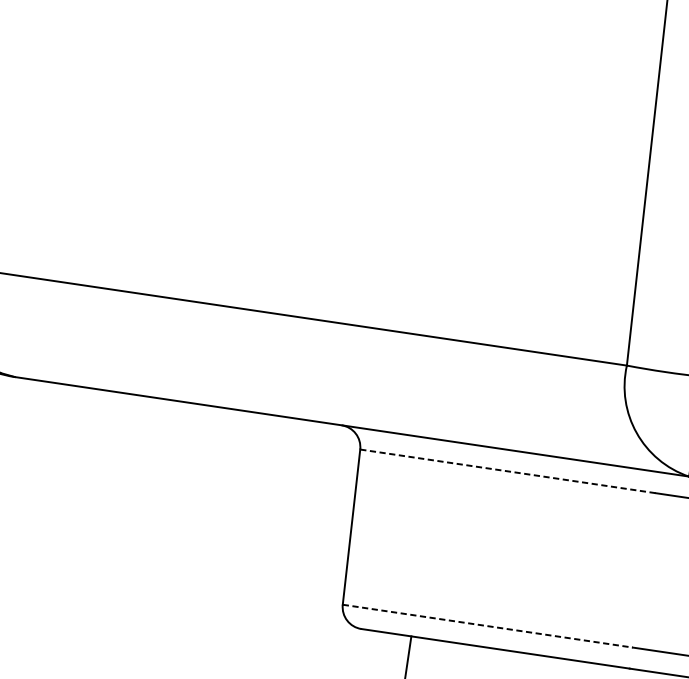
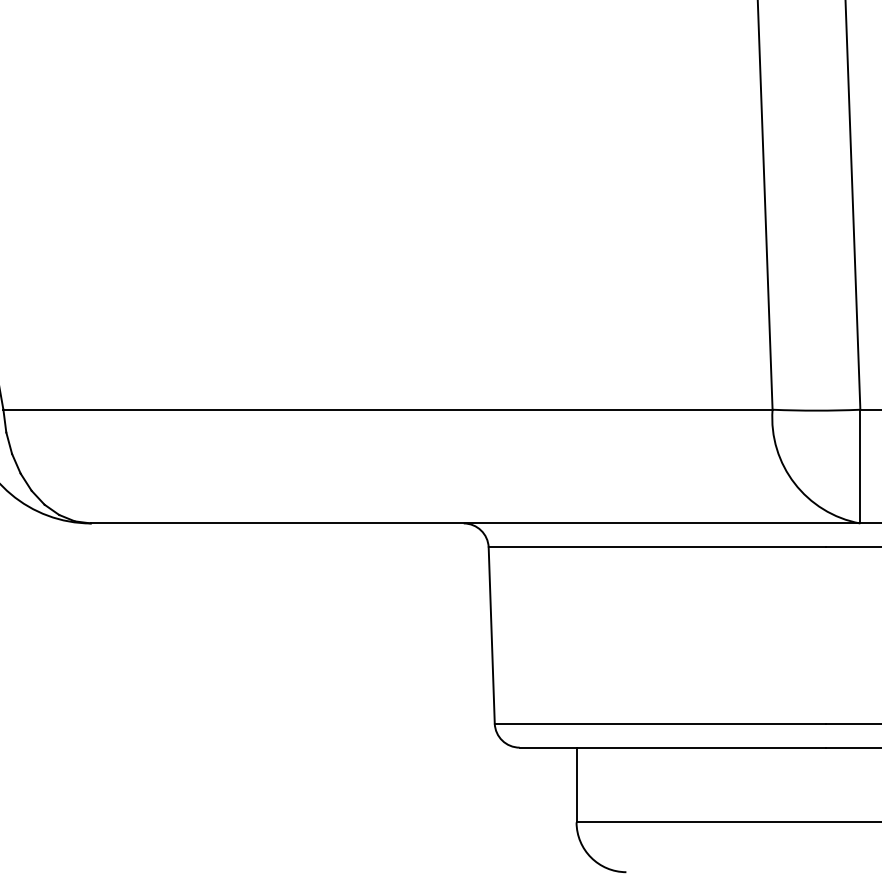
line: (507, 471) -> (656, 547), dashed -> solid
line: (488, 626) -> (660, 723), dashed -> solid

